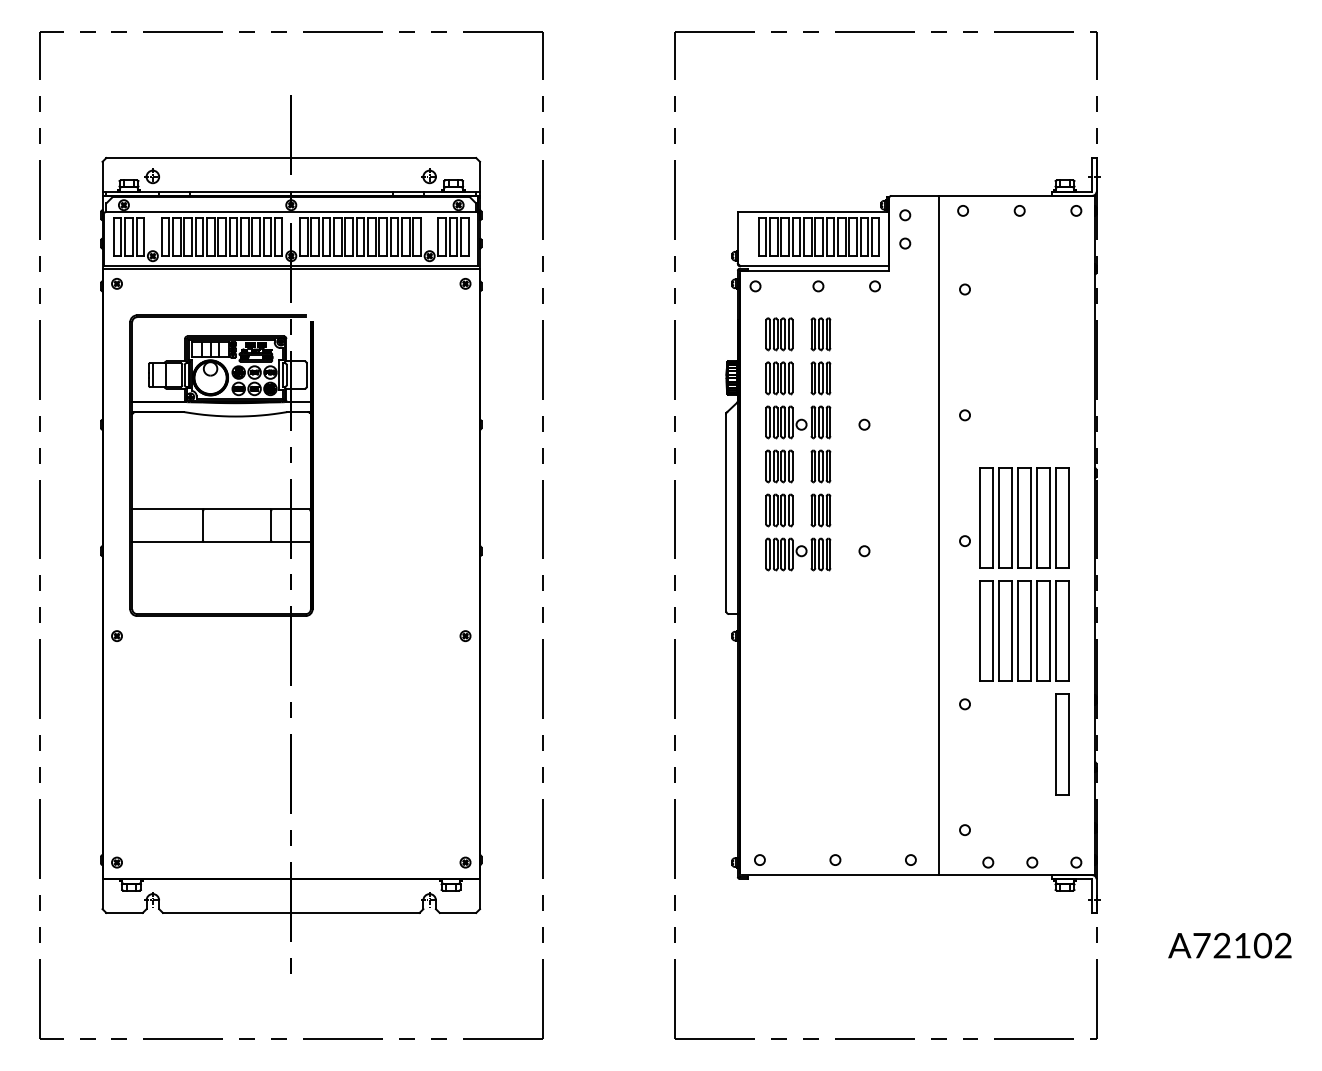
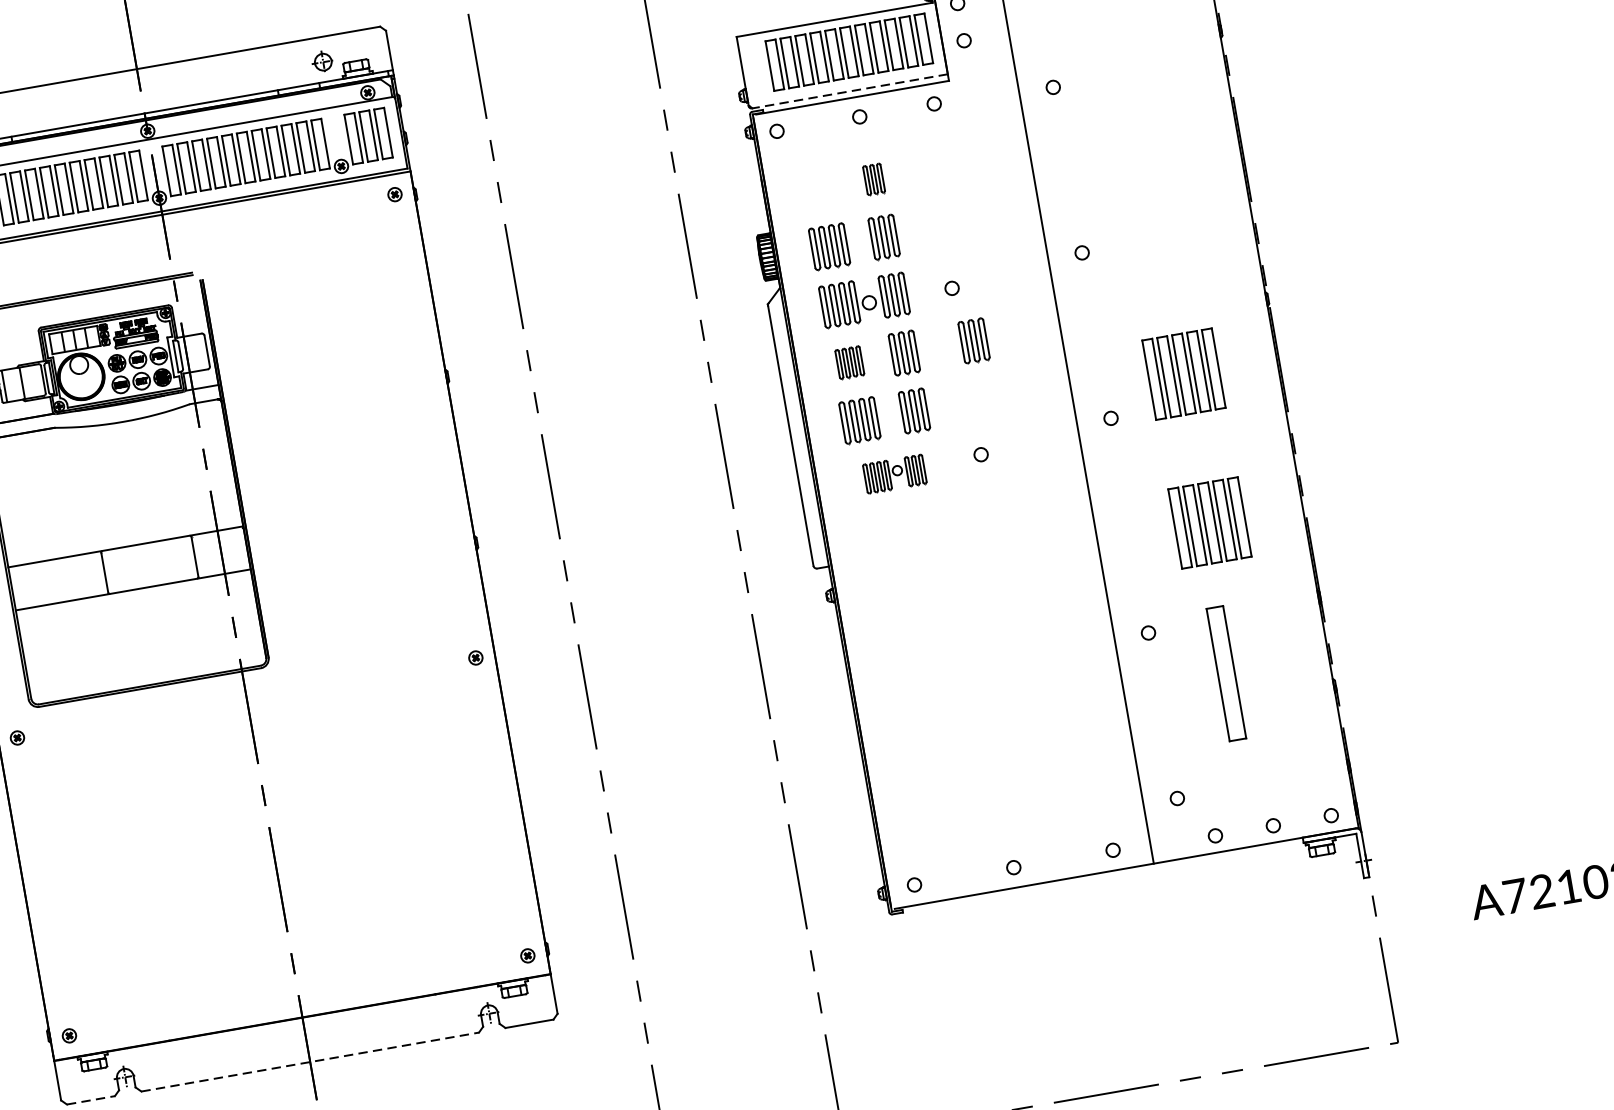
line: (813, 266) -> (848, 91), solid -> dashed
part: (779, 334) -> (819, 189), removed
part: (820, 334) -> (873, 179), size x0.7
part: (779, 466) -> (849, 362), size x0.7
part: (873, 466) -> (973, 341), added
part: (1024, 517) -> (1183, 373), size x0.6
part: (798, 554) -> (895, 474), size x0.7
part: (1024, 630) -> (1209, 522), size x0.6
part: (1062, 744) -> (1226, 673), moved
line: (125, 912) -> (92, 1099), solid -> dashed
line: (291, 912) -> (310, 1061), solid -> dashed

